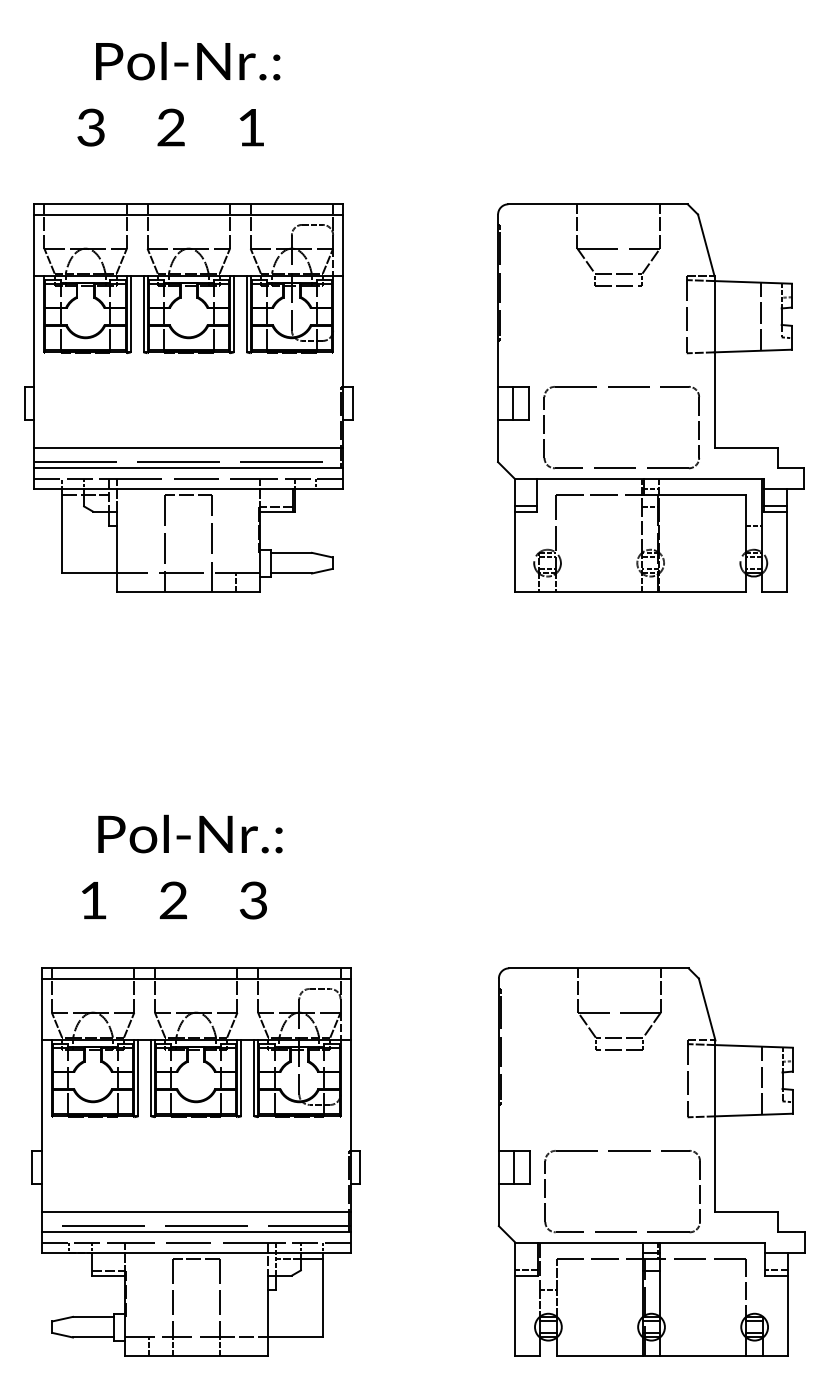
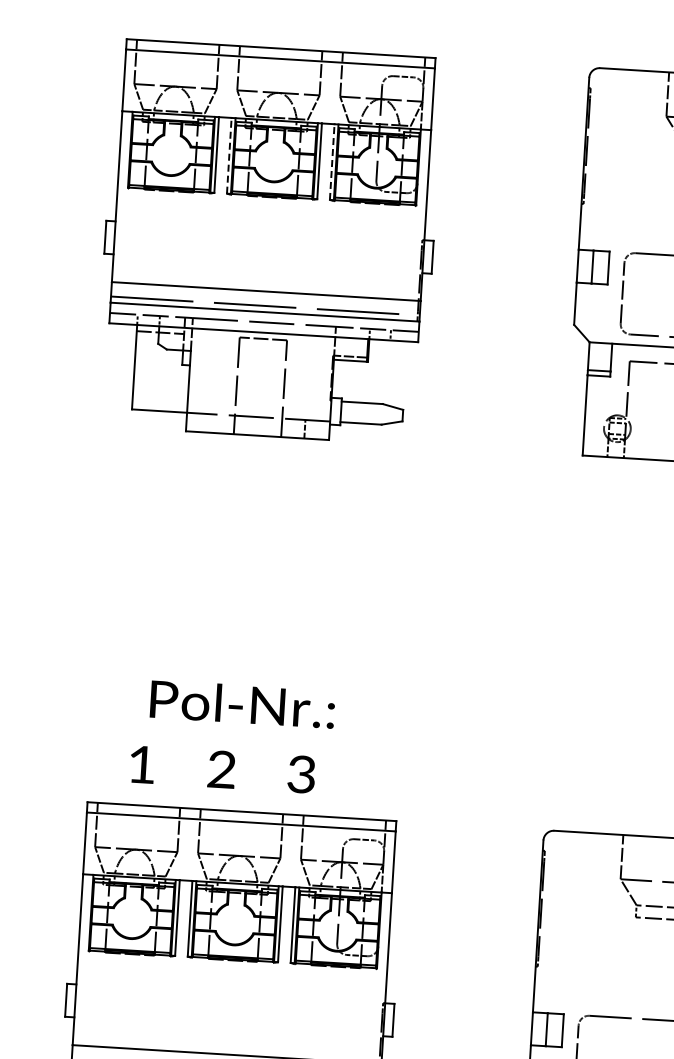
line: (143, 314) -> (229, 155), solid -> dashed
line: (246, 314) -> (332, 162), solid -> dashed
text: (182, 866) -> (232, 736), moved

